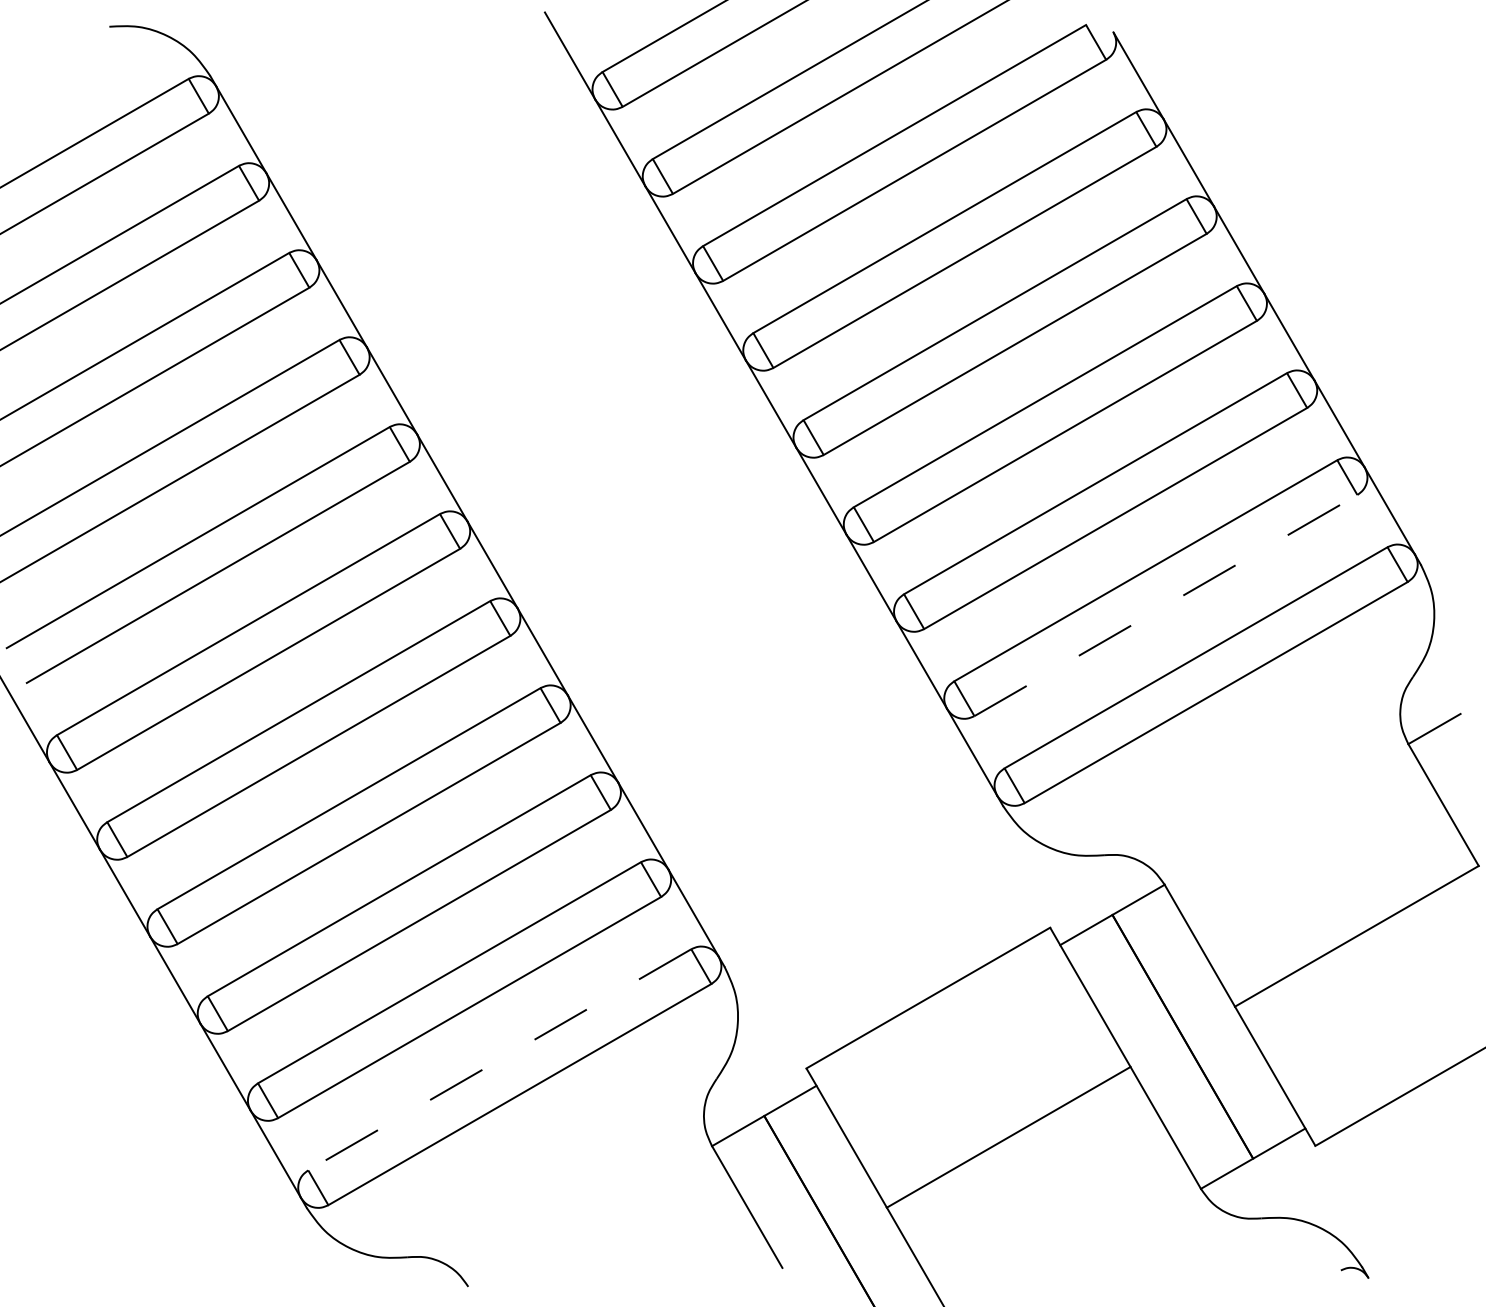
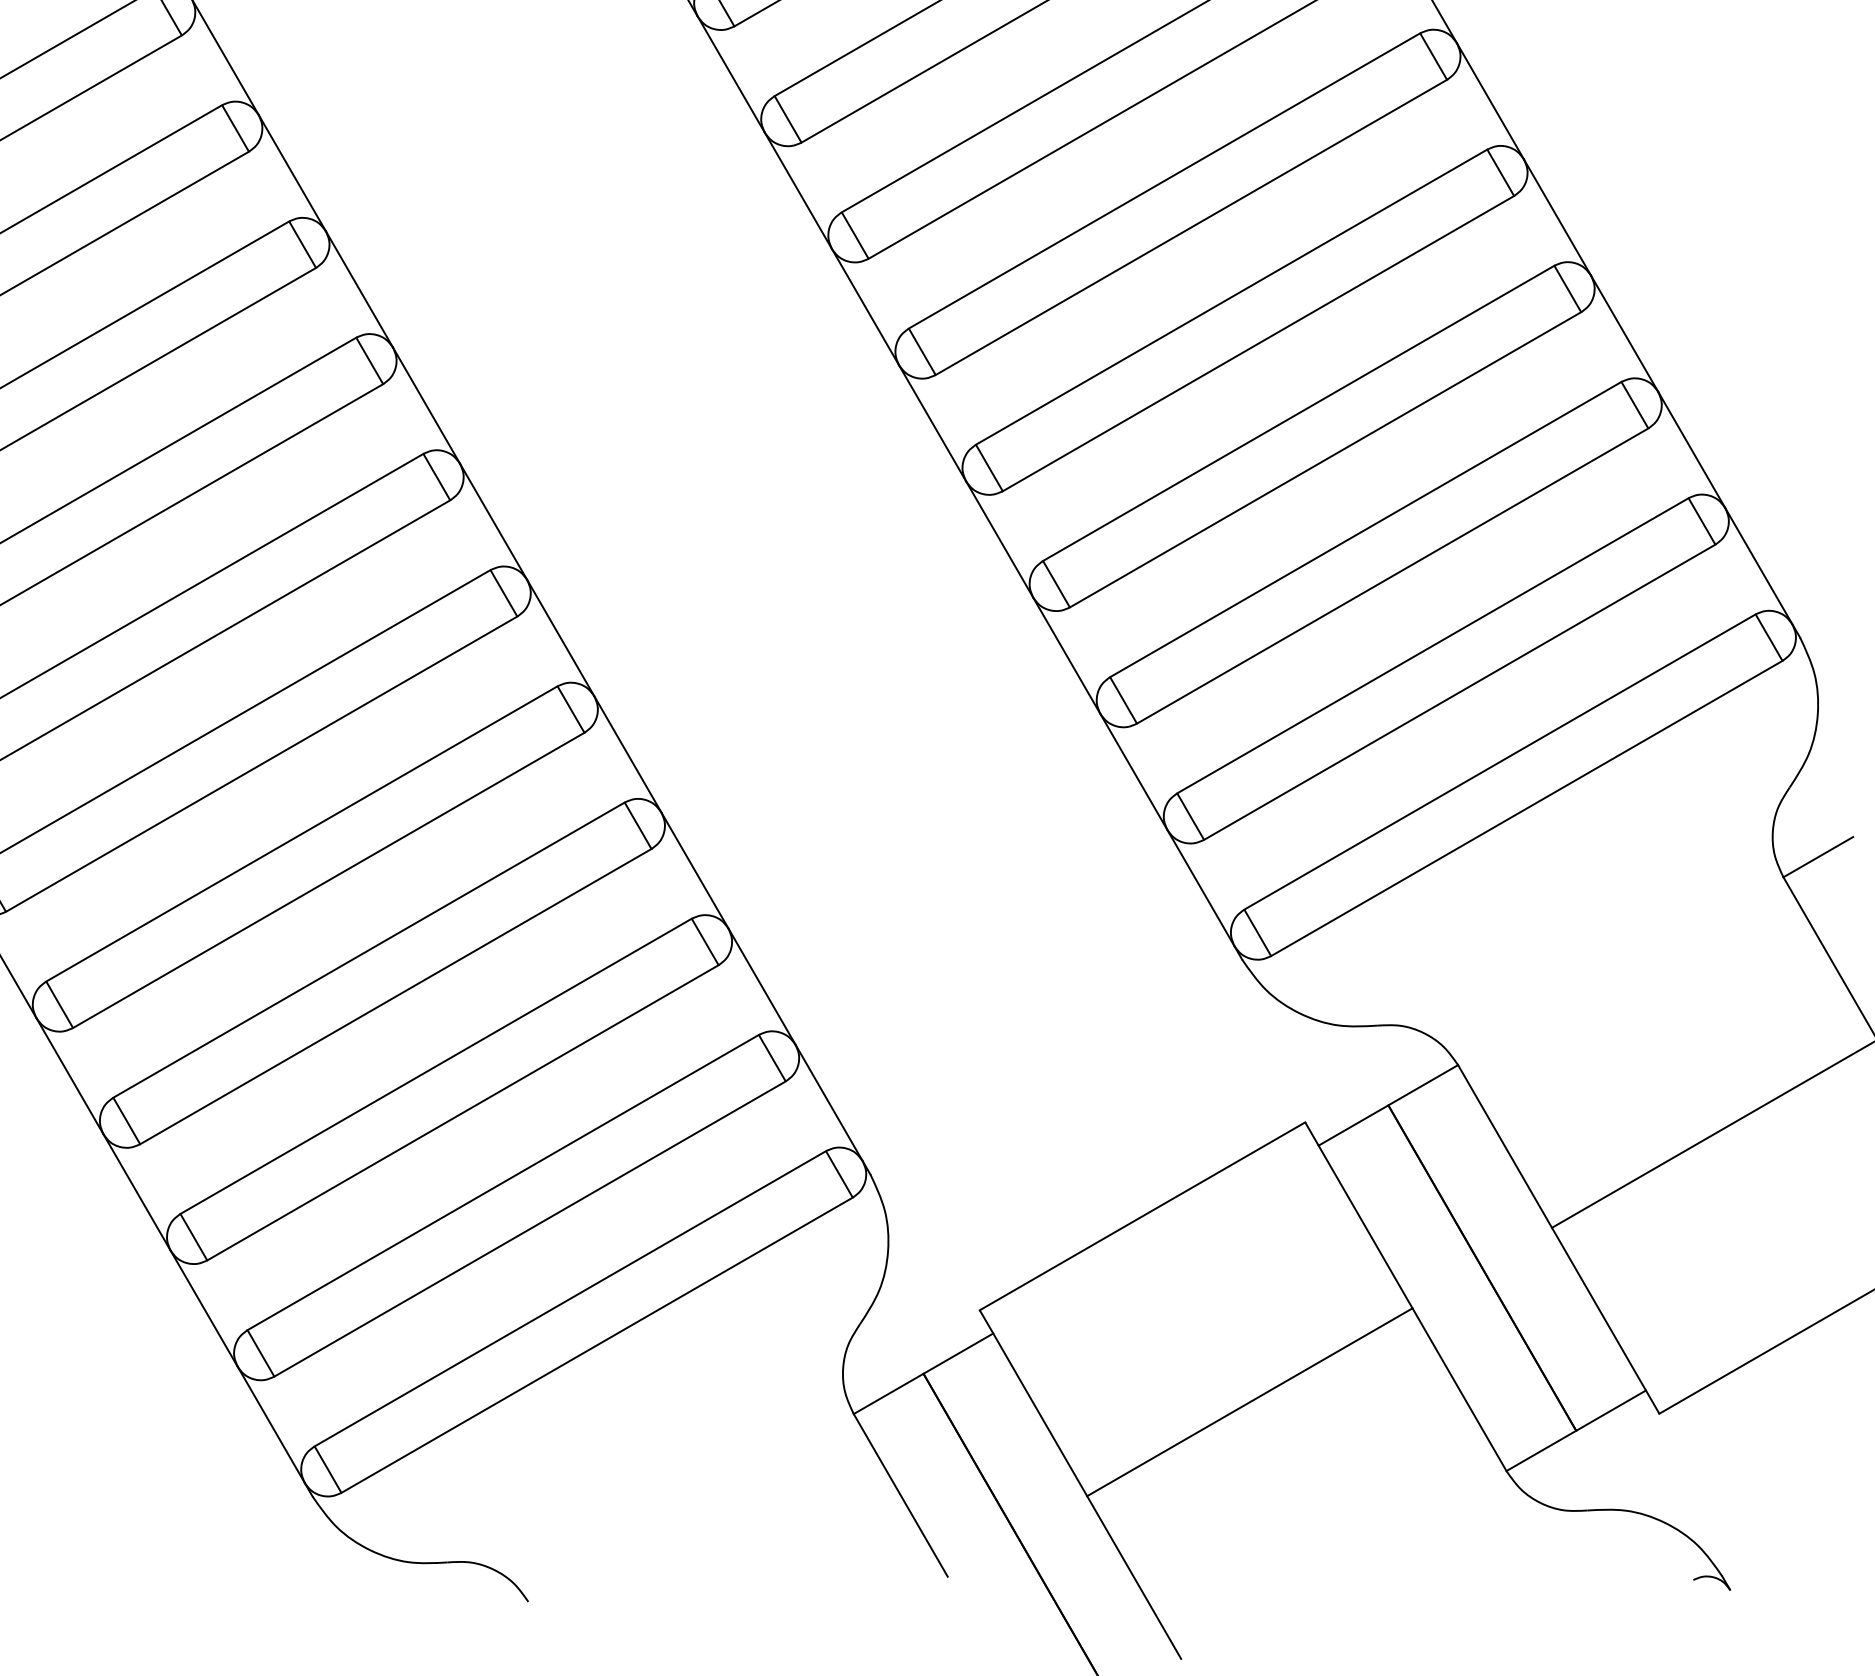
line: (1166, 605) -> (1460, 692), dashed -> solid
line: (499, 1060) -> (569, 1299), dashed -> solid

